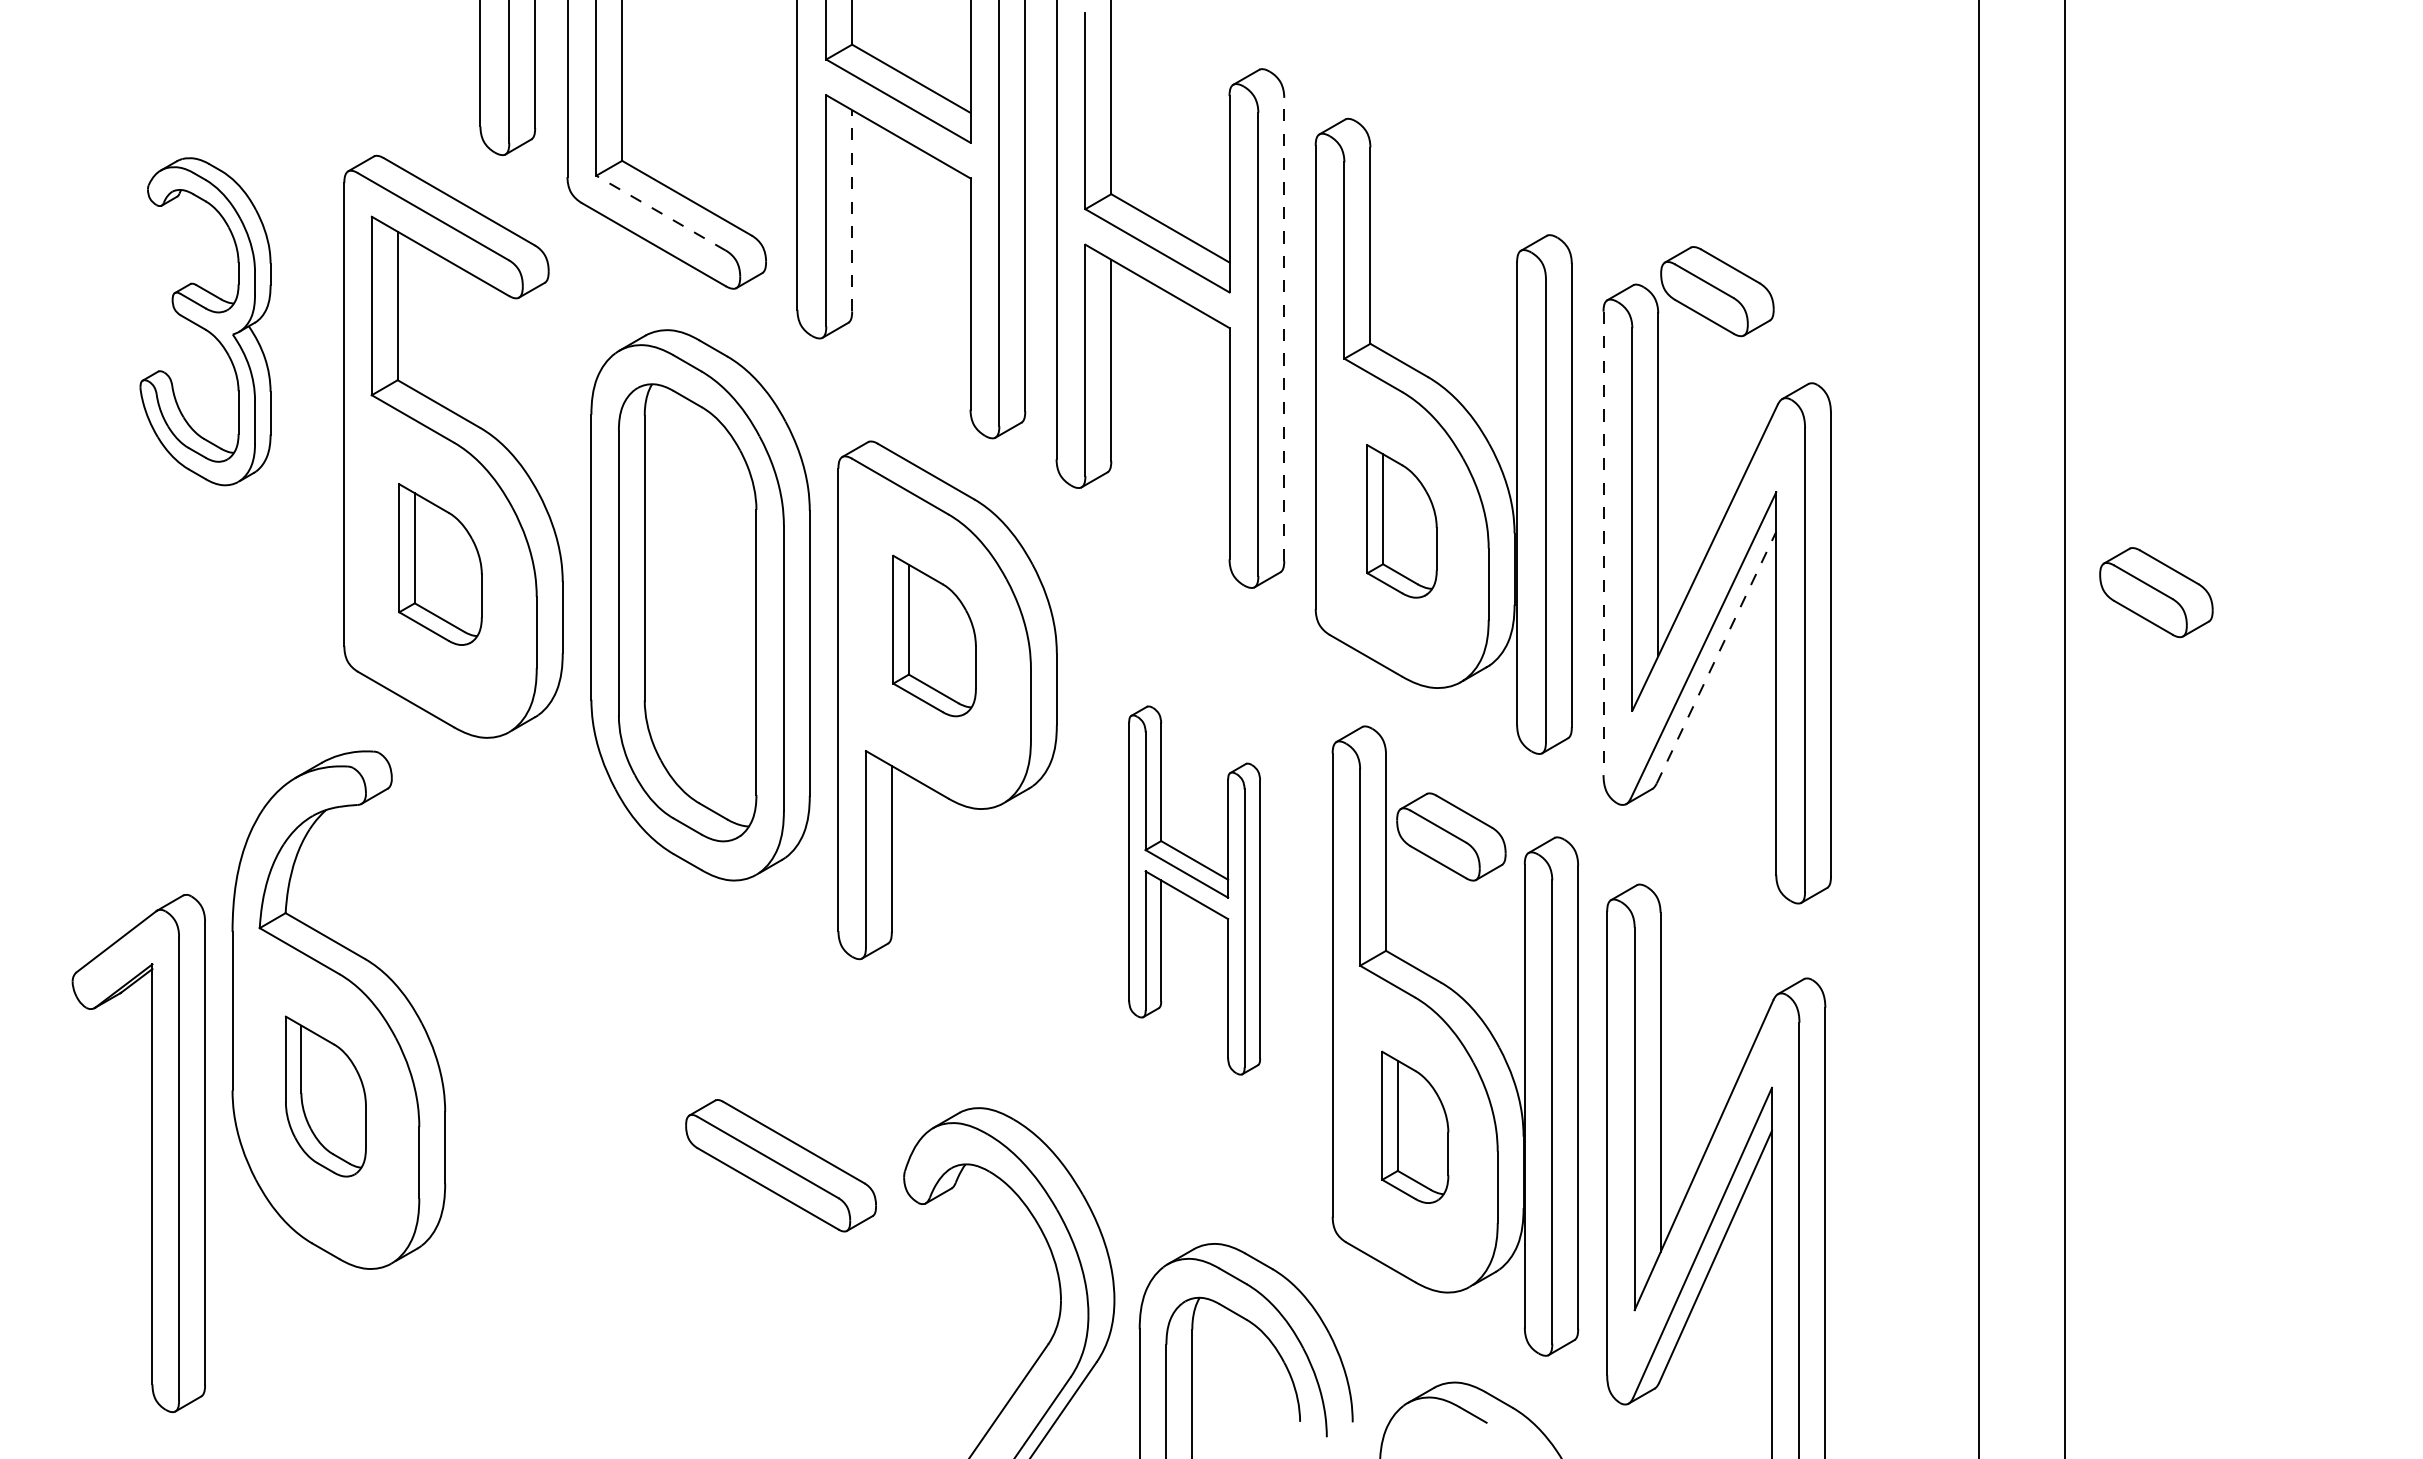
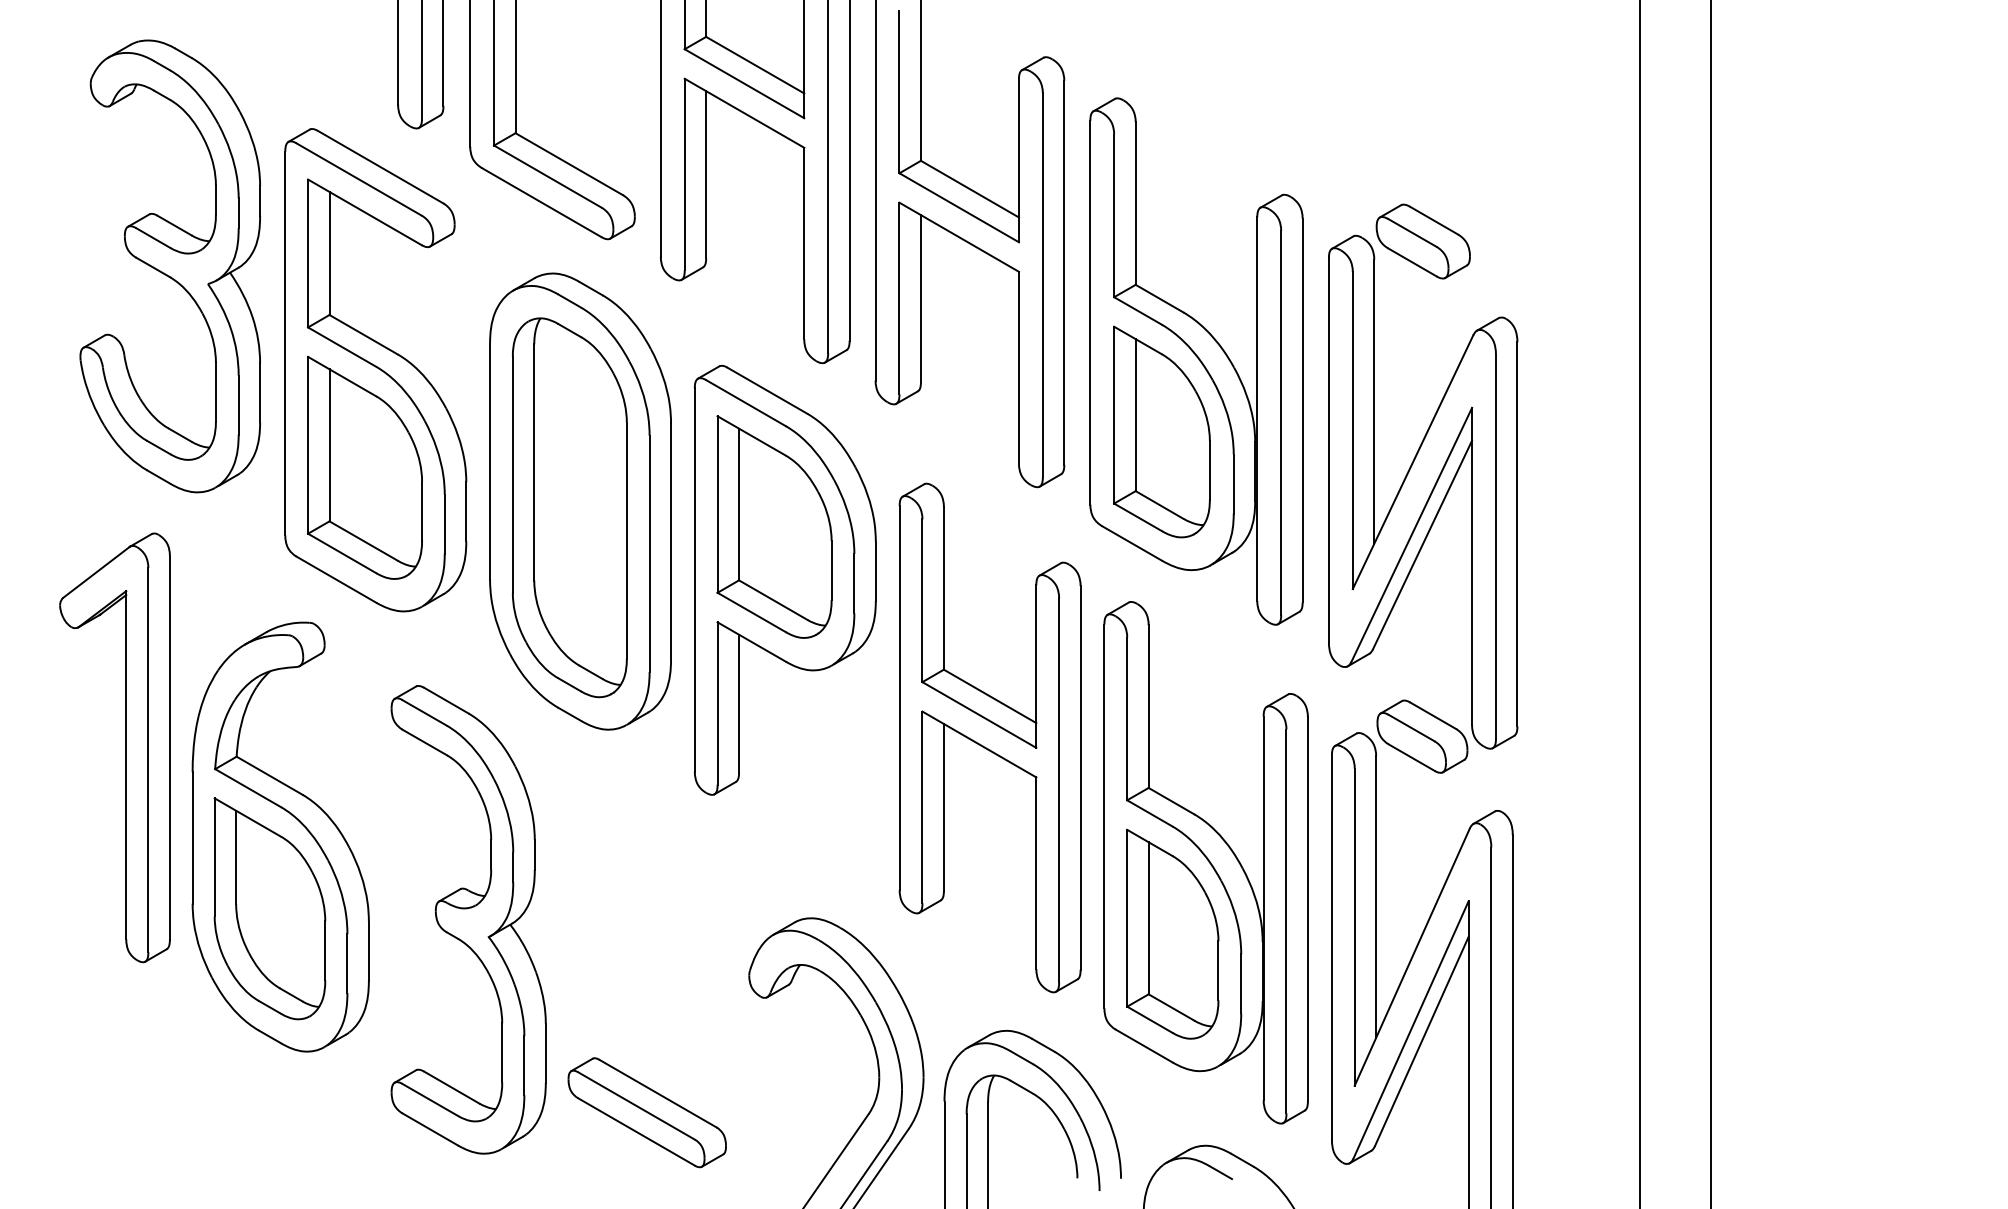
line: (852, 210) -> (706, 174), dashed -> solid
line: (661, 213) -> (548, 176), dashed -> solid
part: (205, 321) -> (170, 266), size x1.67
line: (1284, 328) -> (1064, 272), dashed -> solid
part: (1401, 521) -> (1161, 432), size x1.67
line: (1603, 543) -> (1328, 450), dashed -> solid
part: (440, 564) -> (364, 467), size x1.67
part: (2156, 592) -> (1787, 490), removed
part: (934, 635) -> (774, 526), size x1.67
line: (1716, 657) -> (1422, 544), dashed -> solid
part: (1451, 836) -> (1422, 736), moved
part: (1194, 890) -> (989, 737), size x1.67
part: (325, 1096) -> (269, 908), size x1.67
part: (565, 1109) -> (468, 919), added
part: (1415, 1127) -> (1173, 934), size x1.67
part: (151, 1153) -> (125, 747), moved
part: (780, 1165) -> (646, 1112), moved

